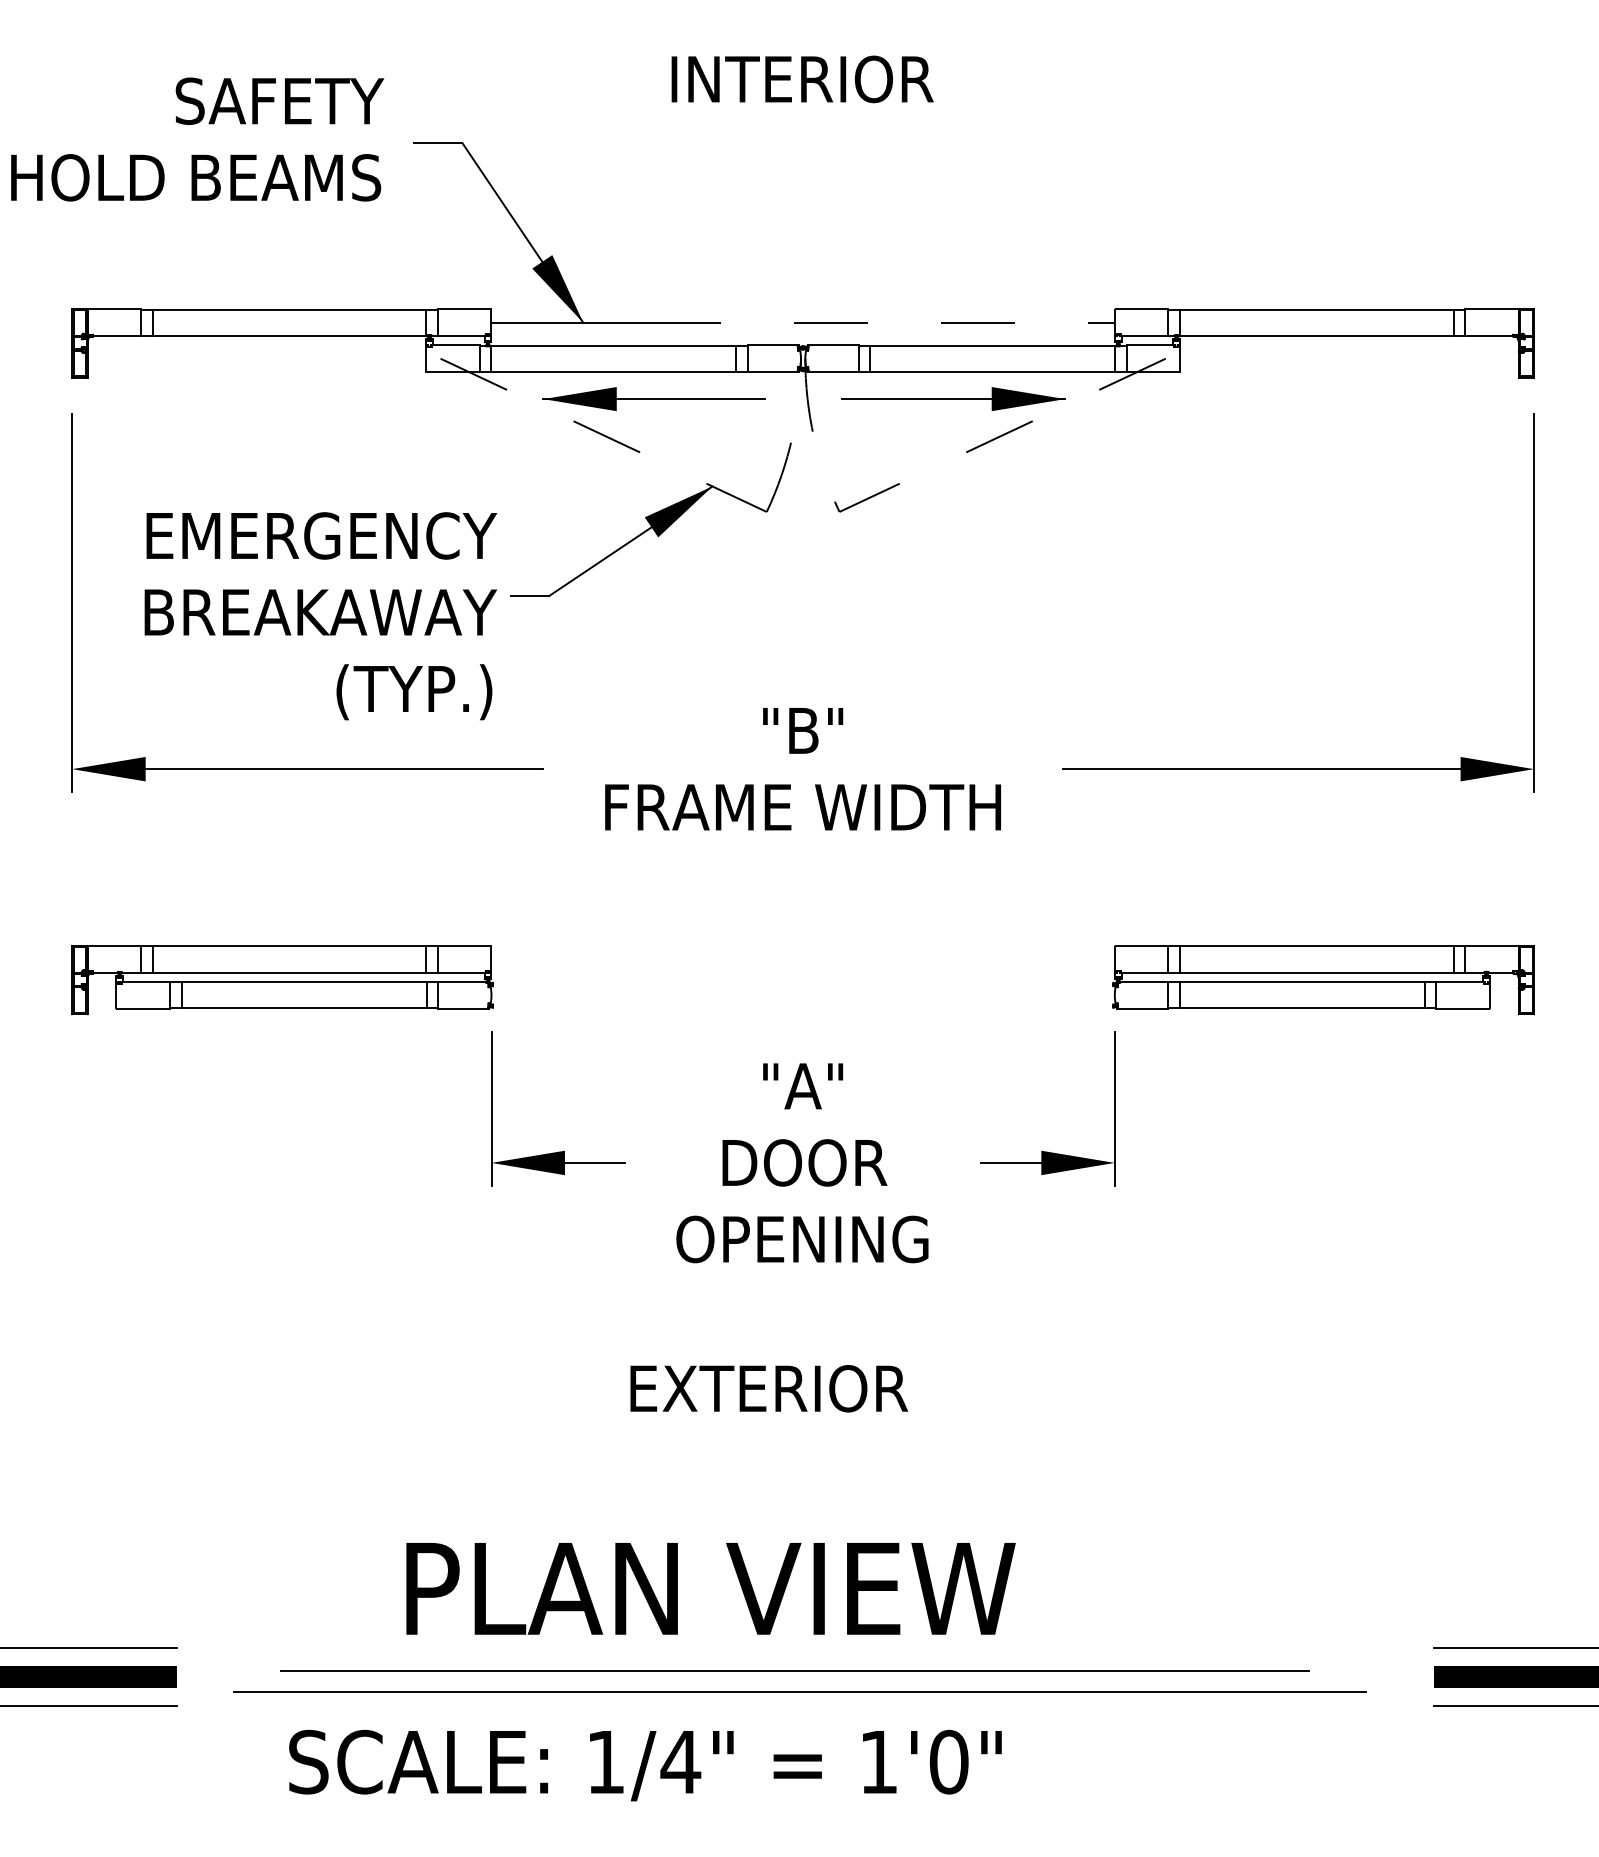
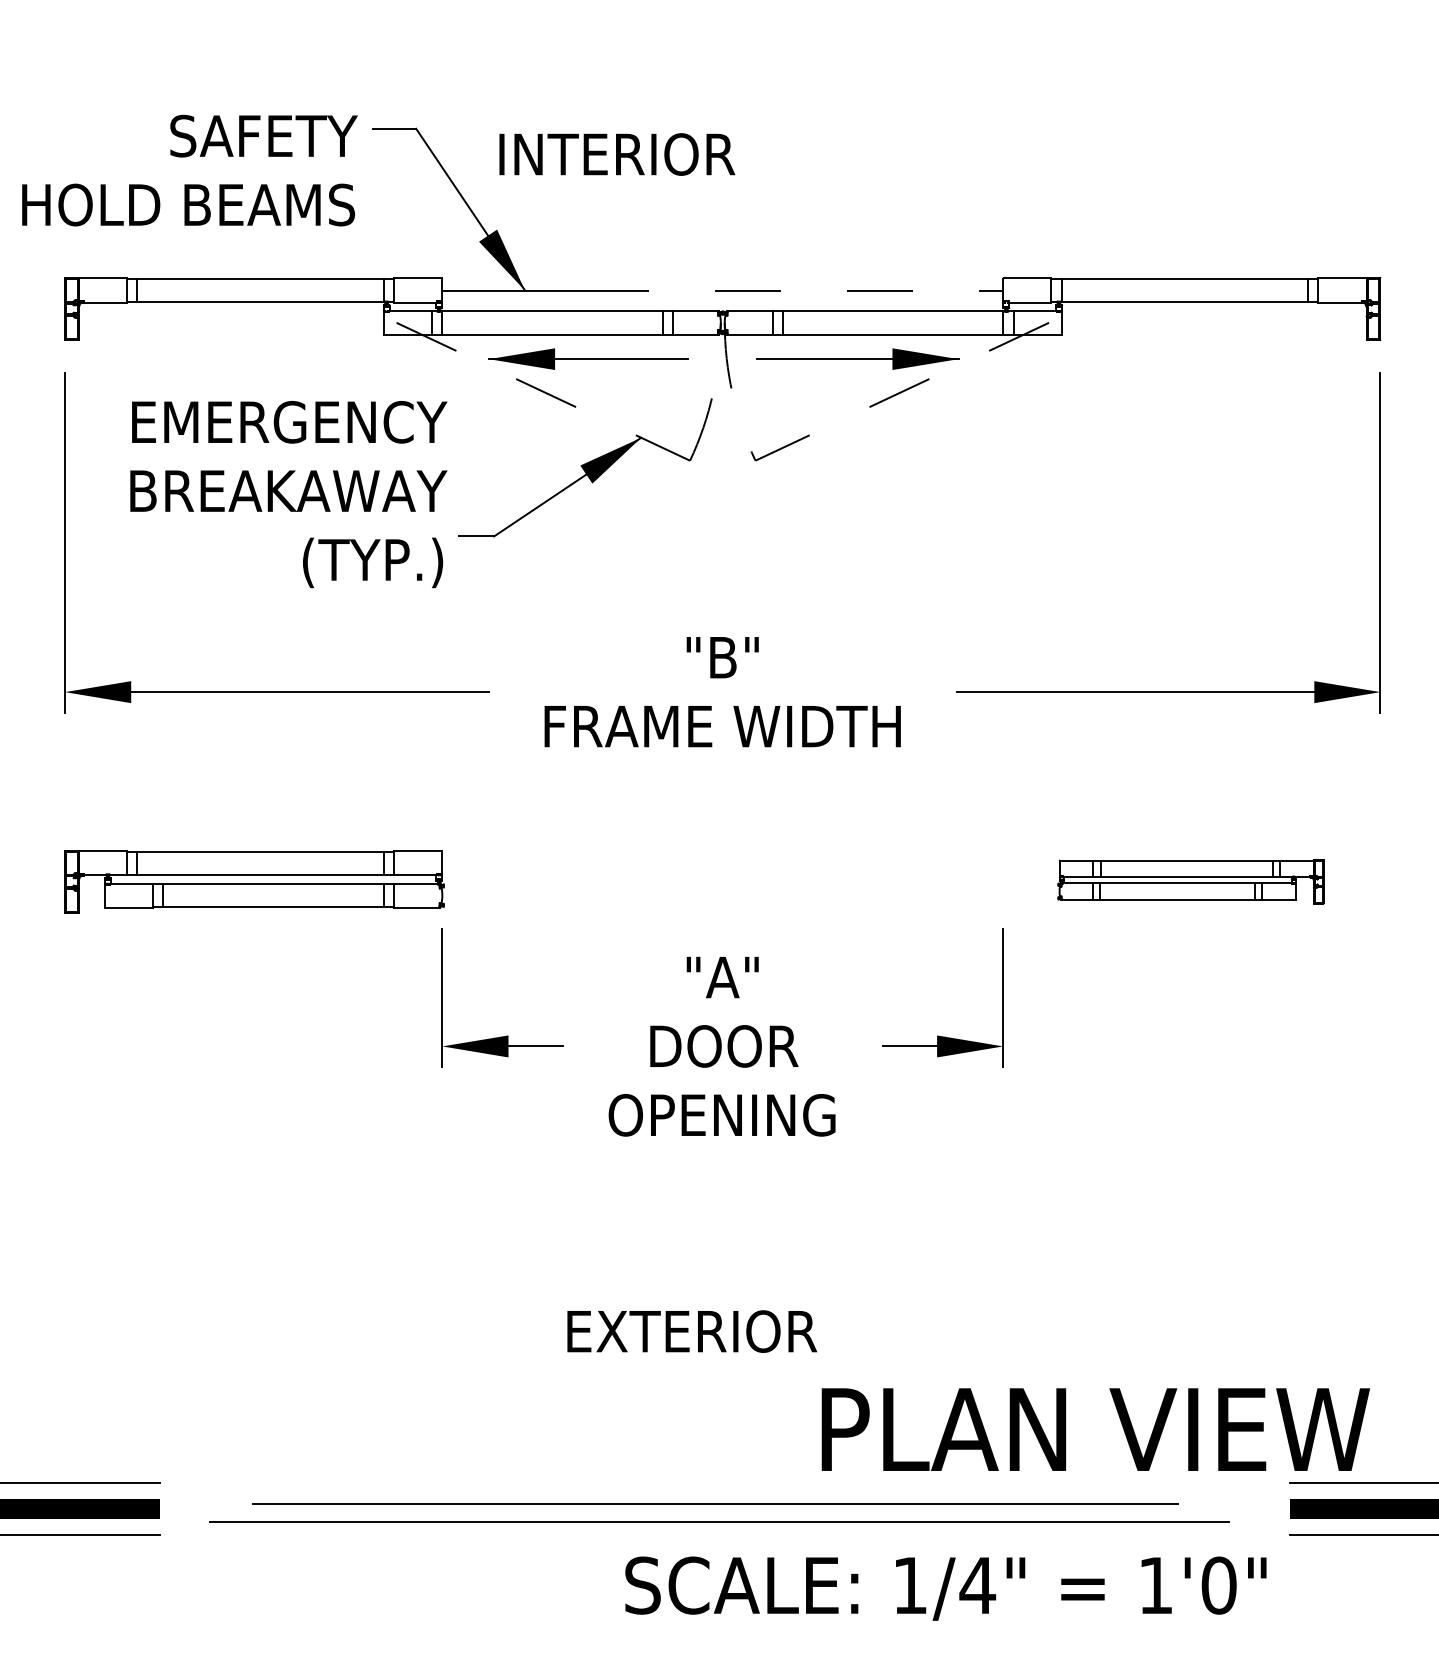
text: (802, 79) -> (617, 154), moved
text: (197, 139) -> (189, 170), moved
text: (320, 616) -> (288, 494), moved
part: (1322, 979) -> (1190, 881), size x0.7
text: (769, 1388) -> (692, 1331), moved
text: (710, 1588) -> (1095, 1429), moved
text: (645, 1765) -> (945, 1588), moved

